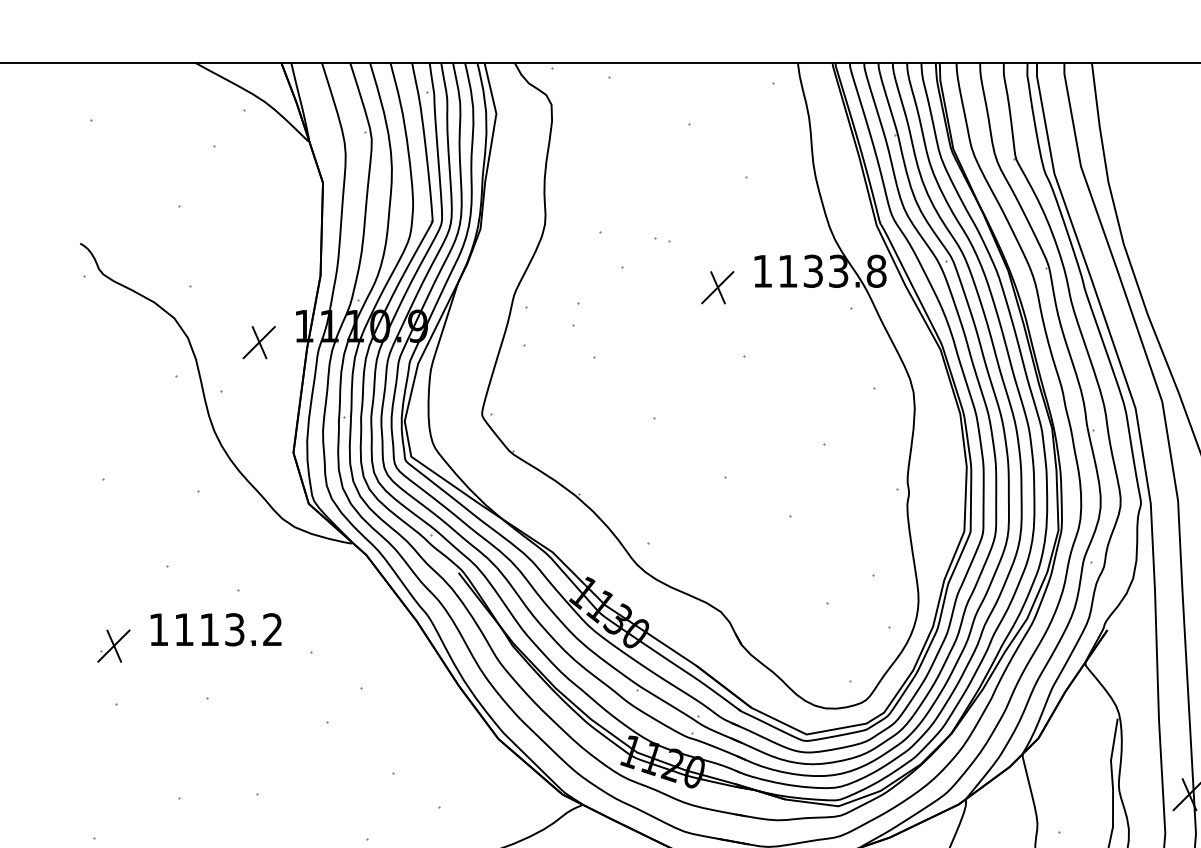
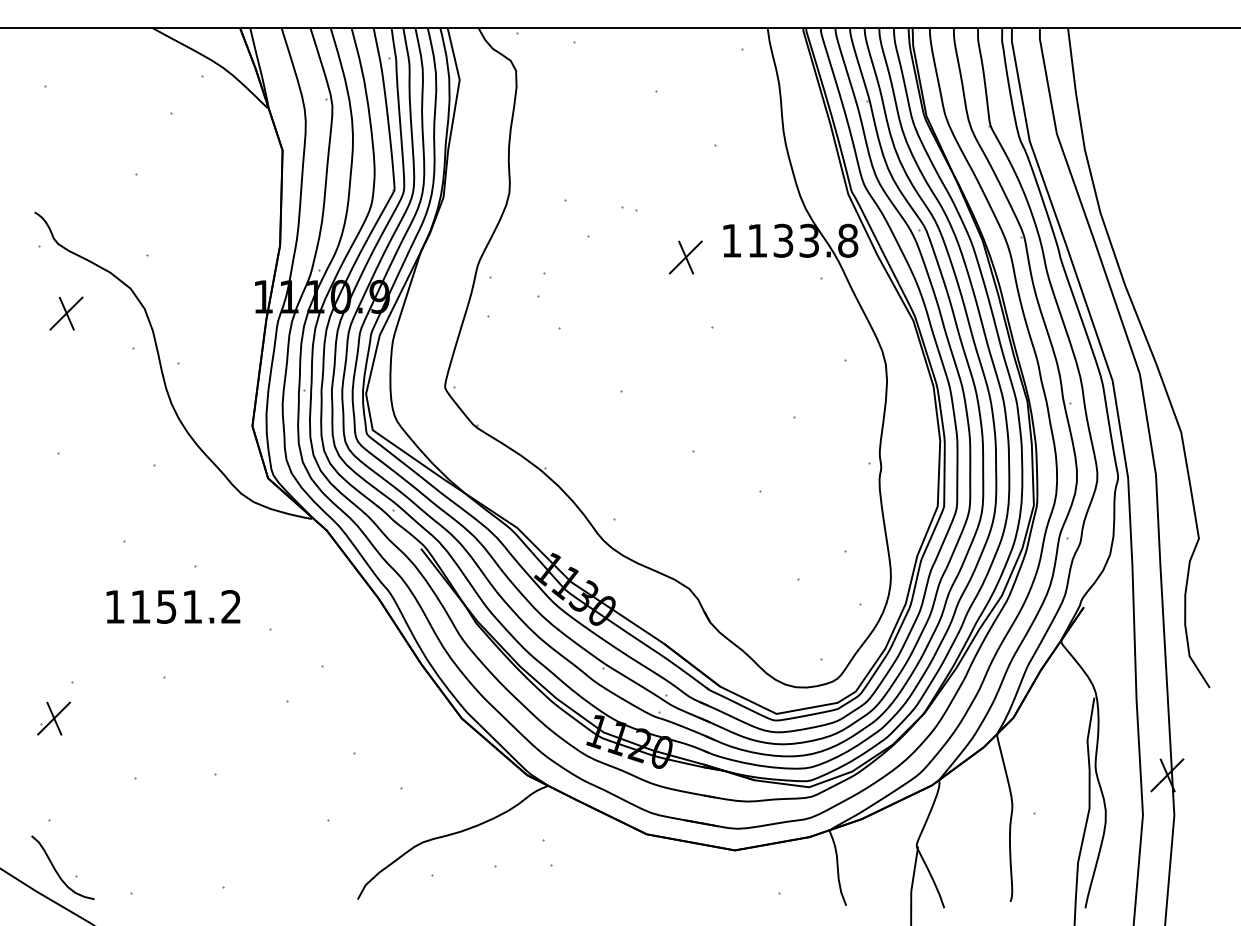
part: (259, 342) -> (66, 313), moved
text: (222, 629) -> (179, 606), 1113.2 -> 1151.2
part: (113, 645) -> (53, 718), moved

